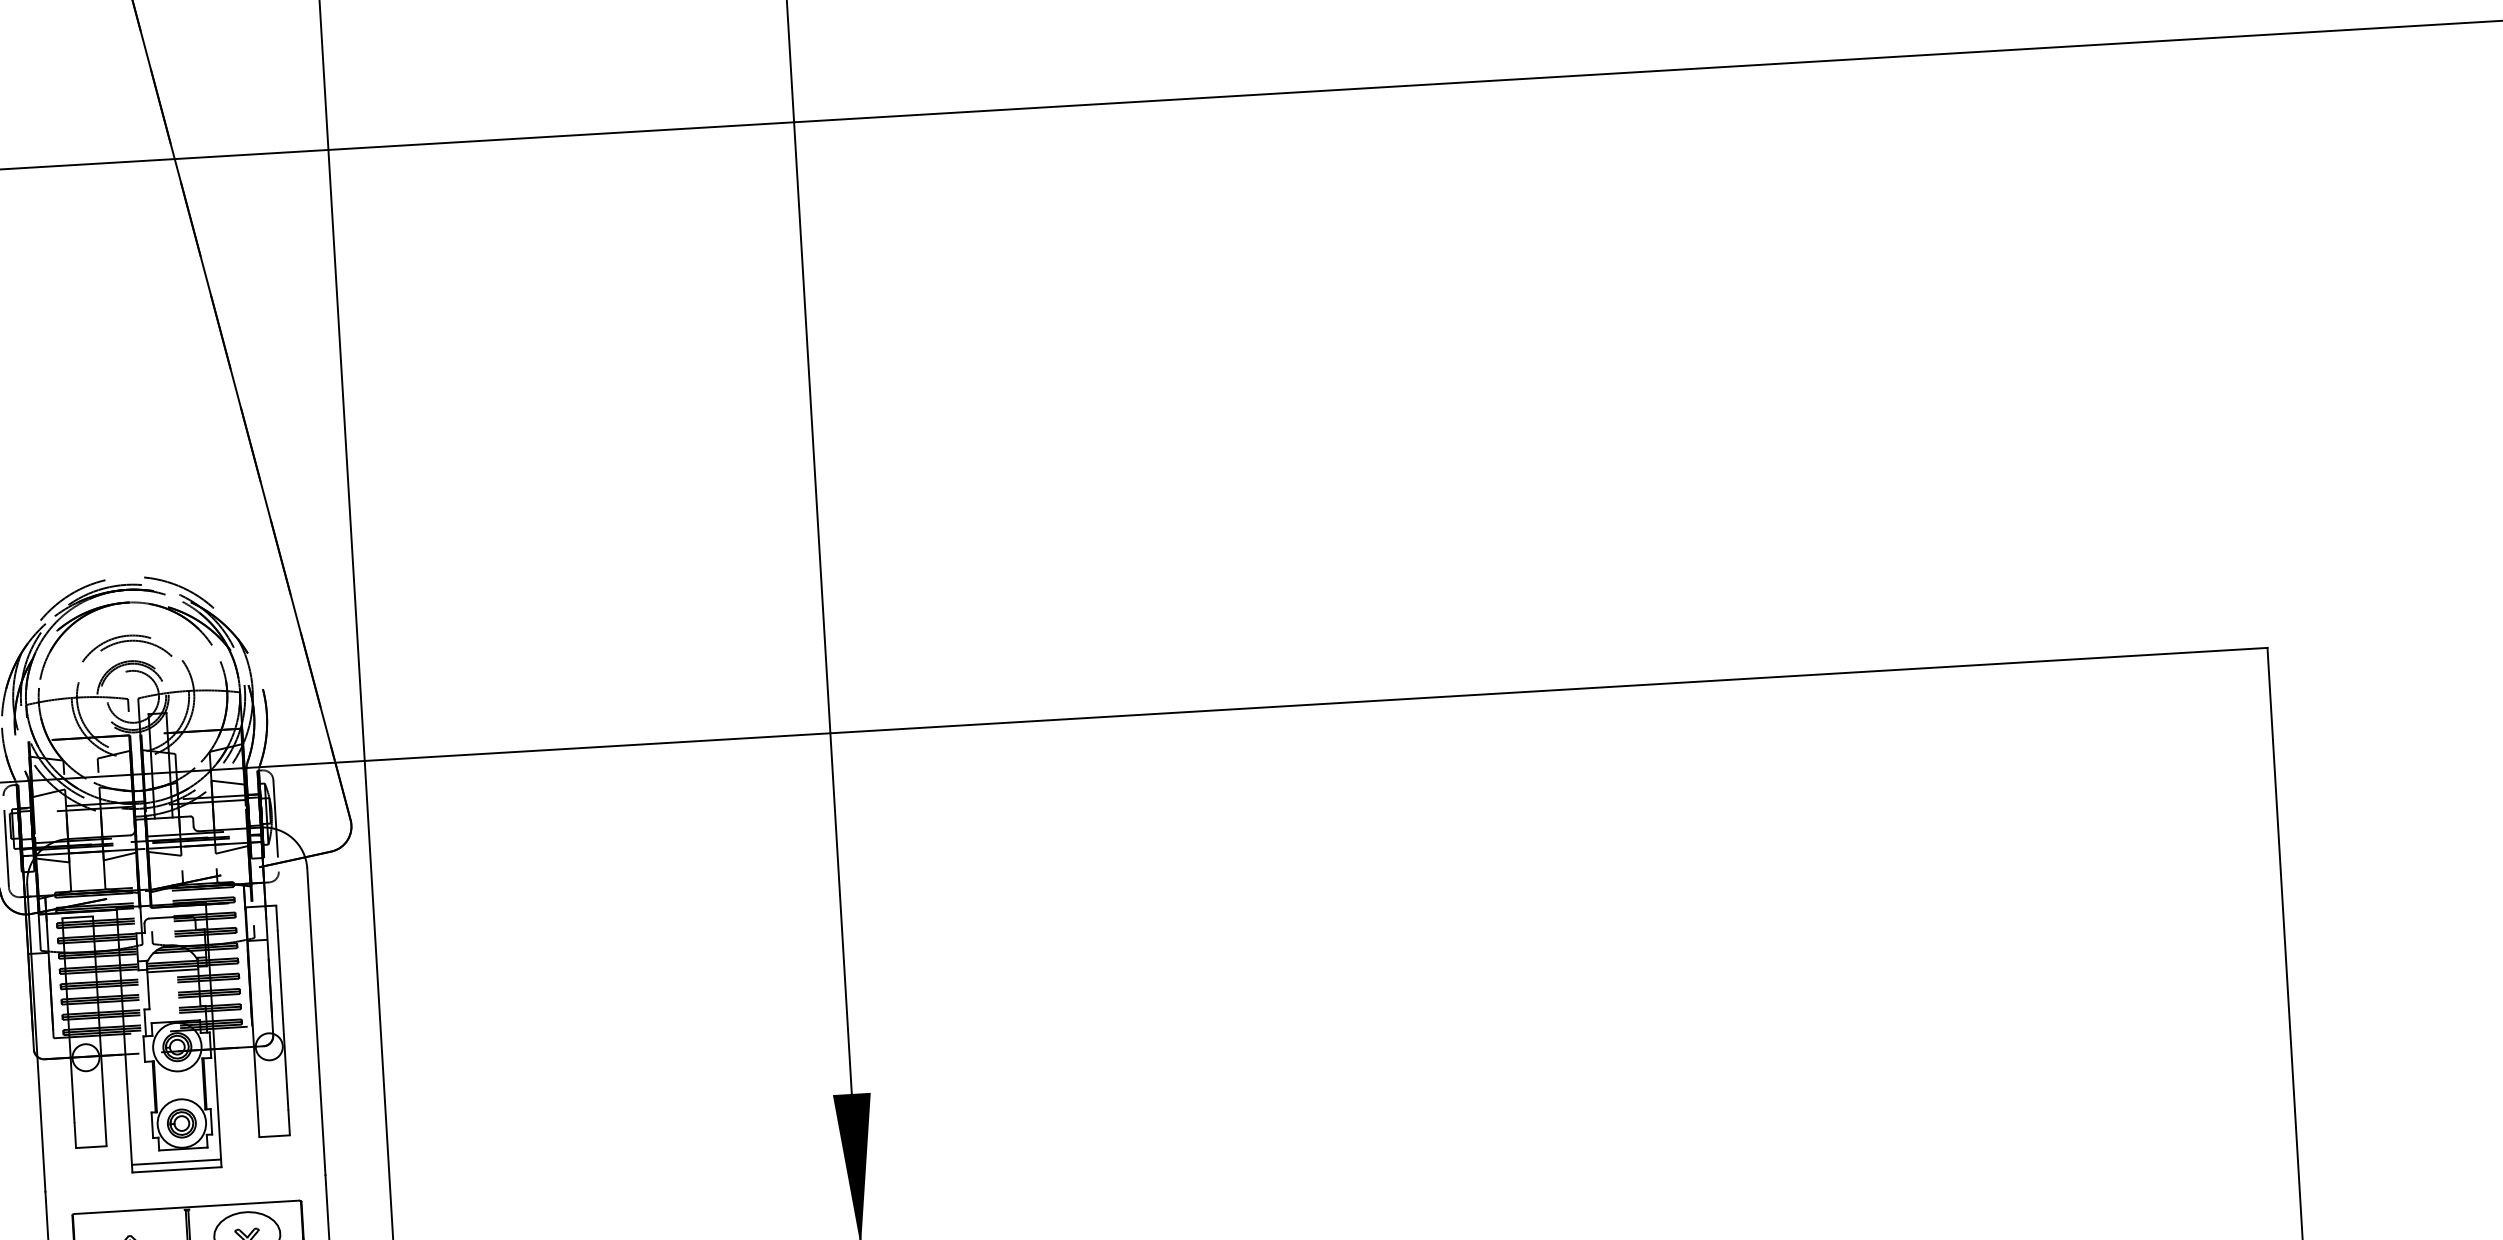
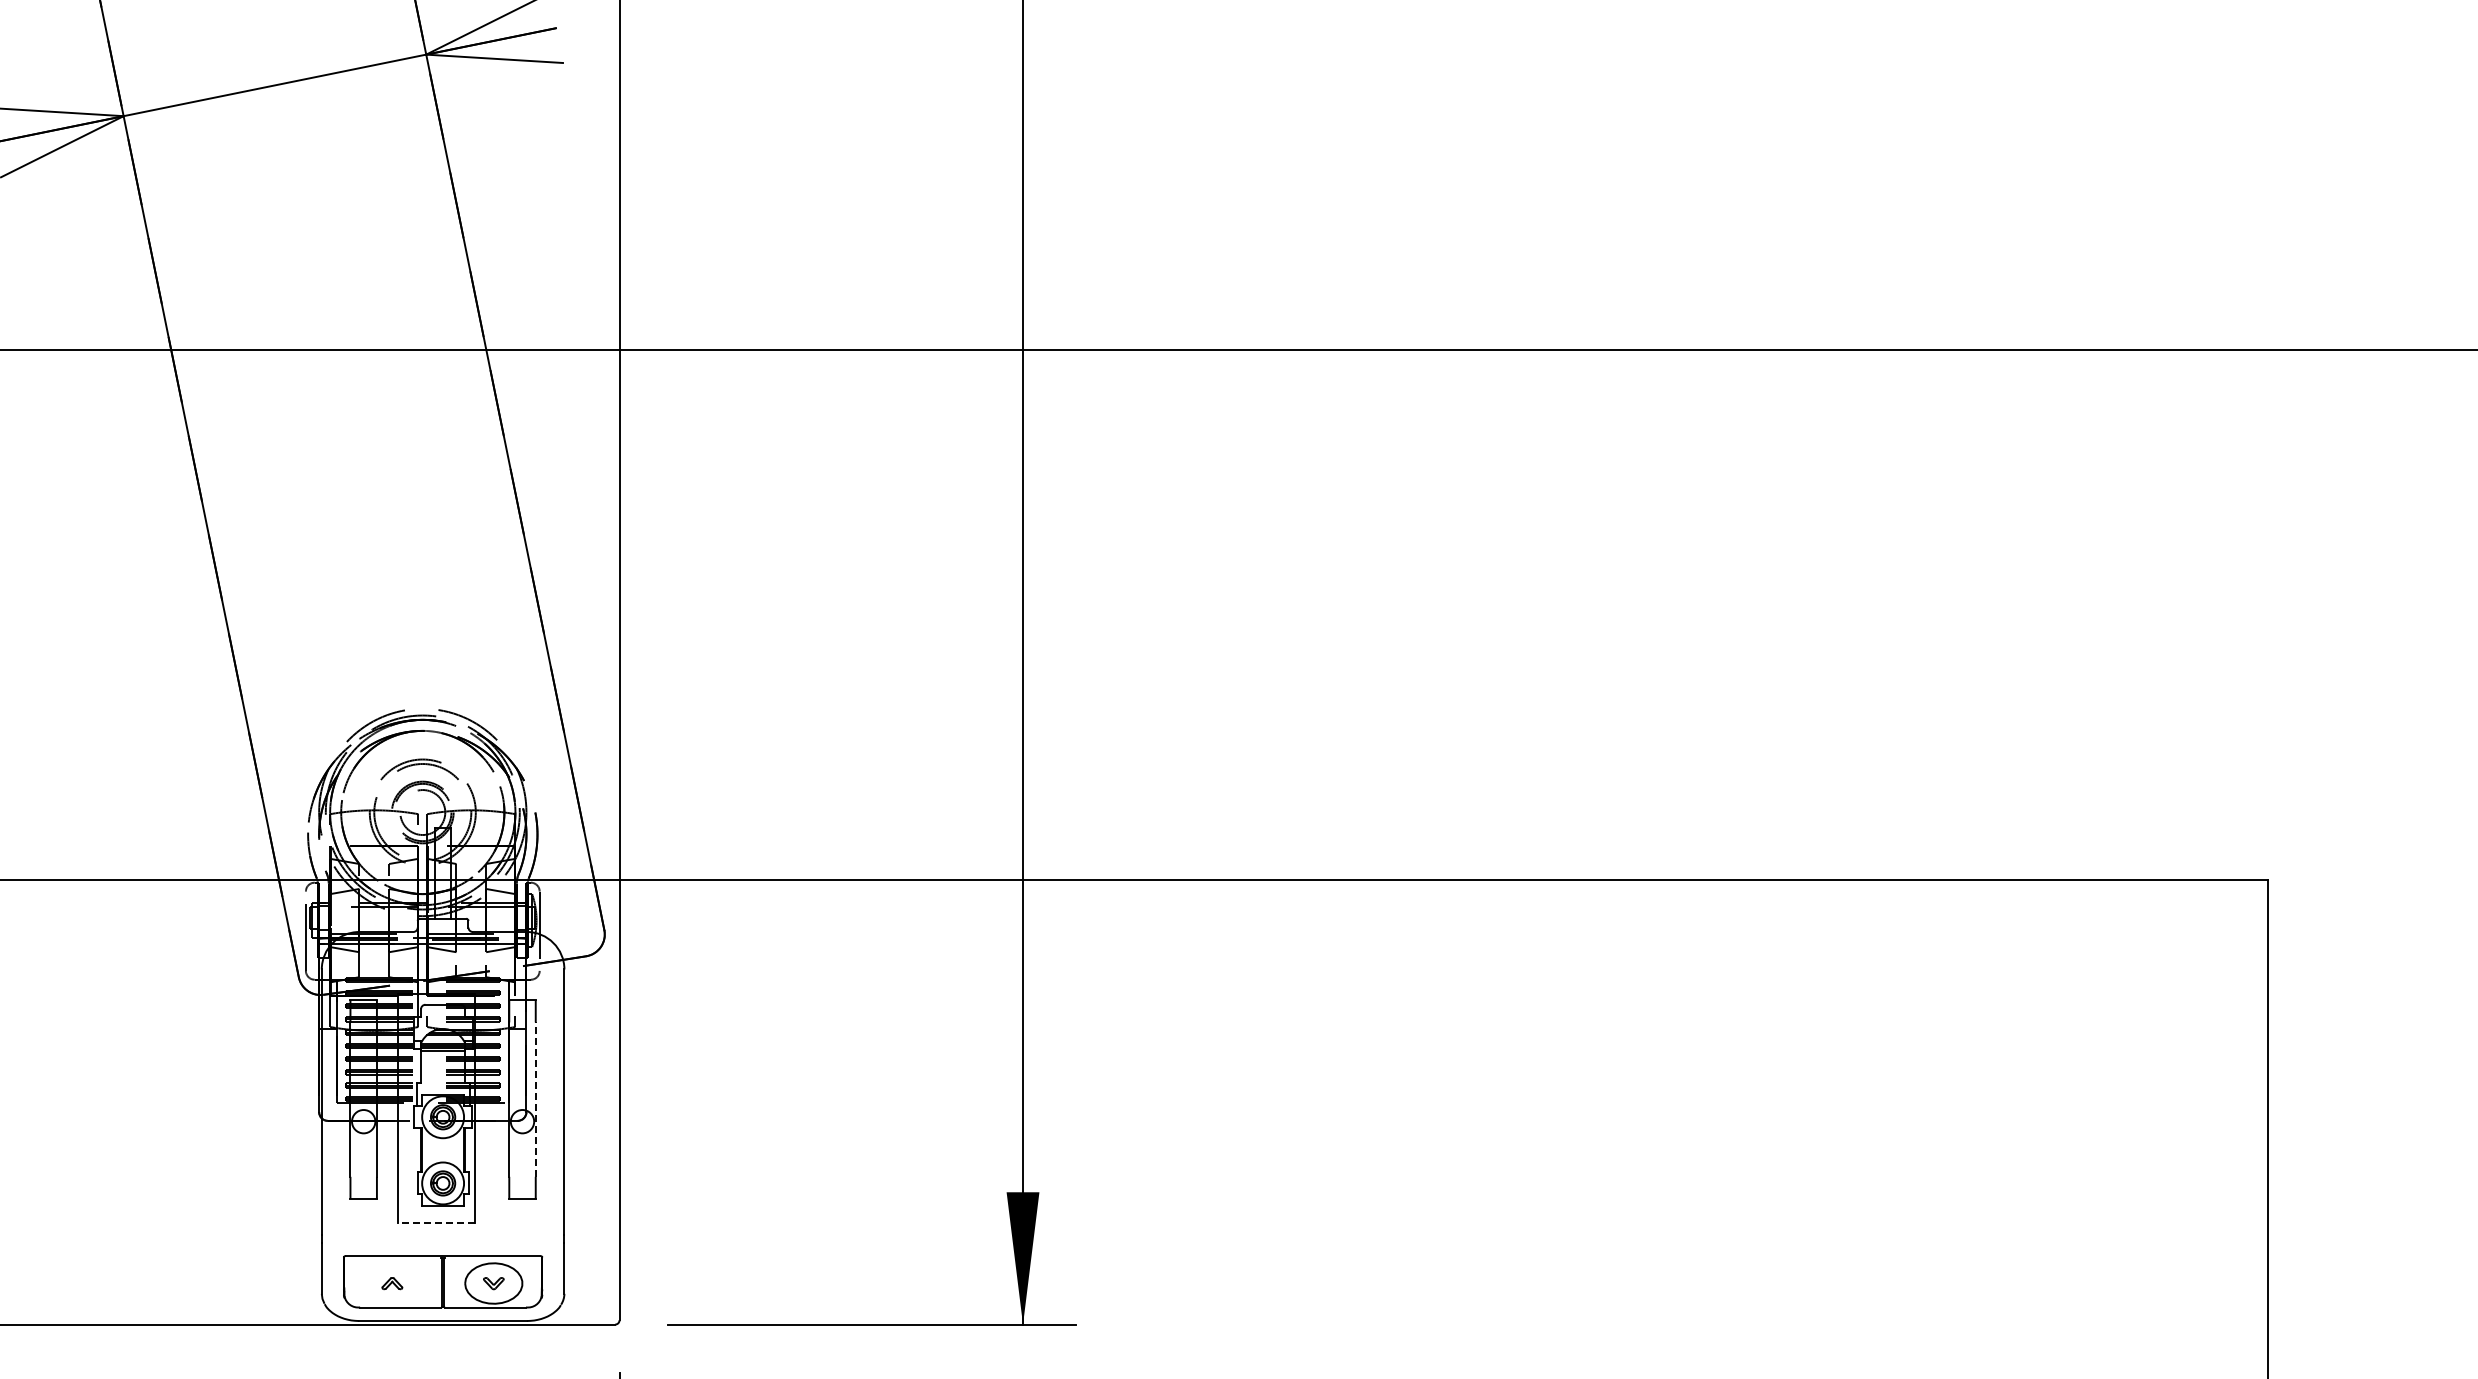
line: (282, 1020) -> (535, 1099), solid -> dashed
line: (176, 1162) -> (436, 1216), removed
line: (177, 1170) -> (436, 1223), solid -> dashed

